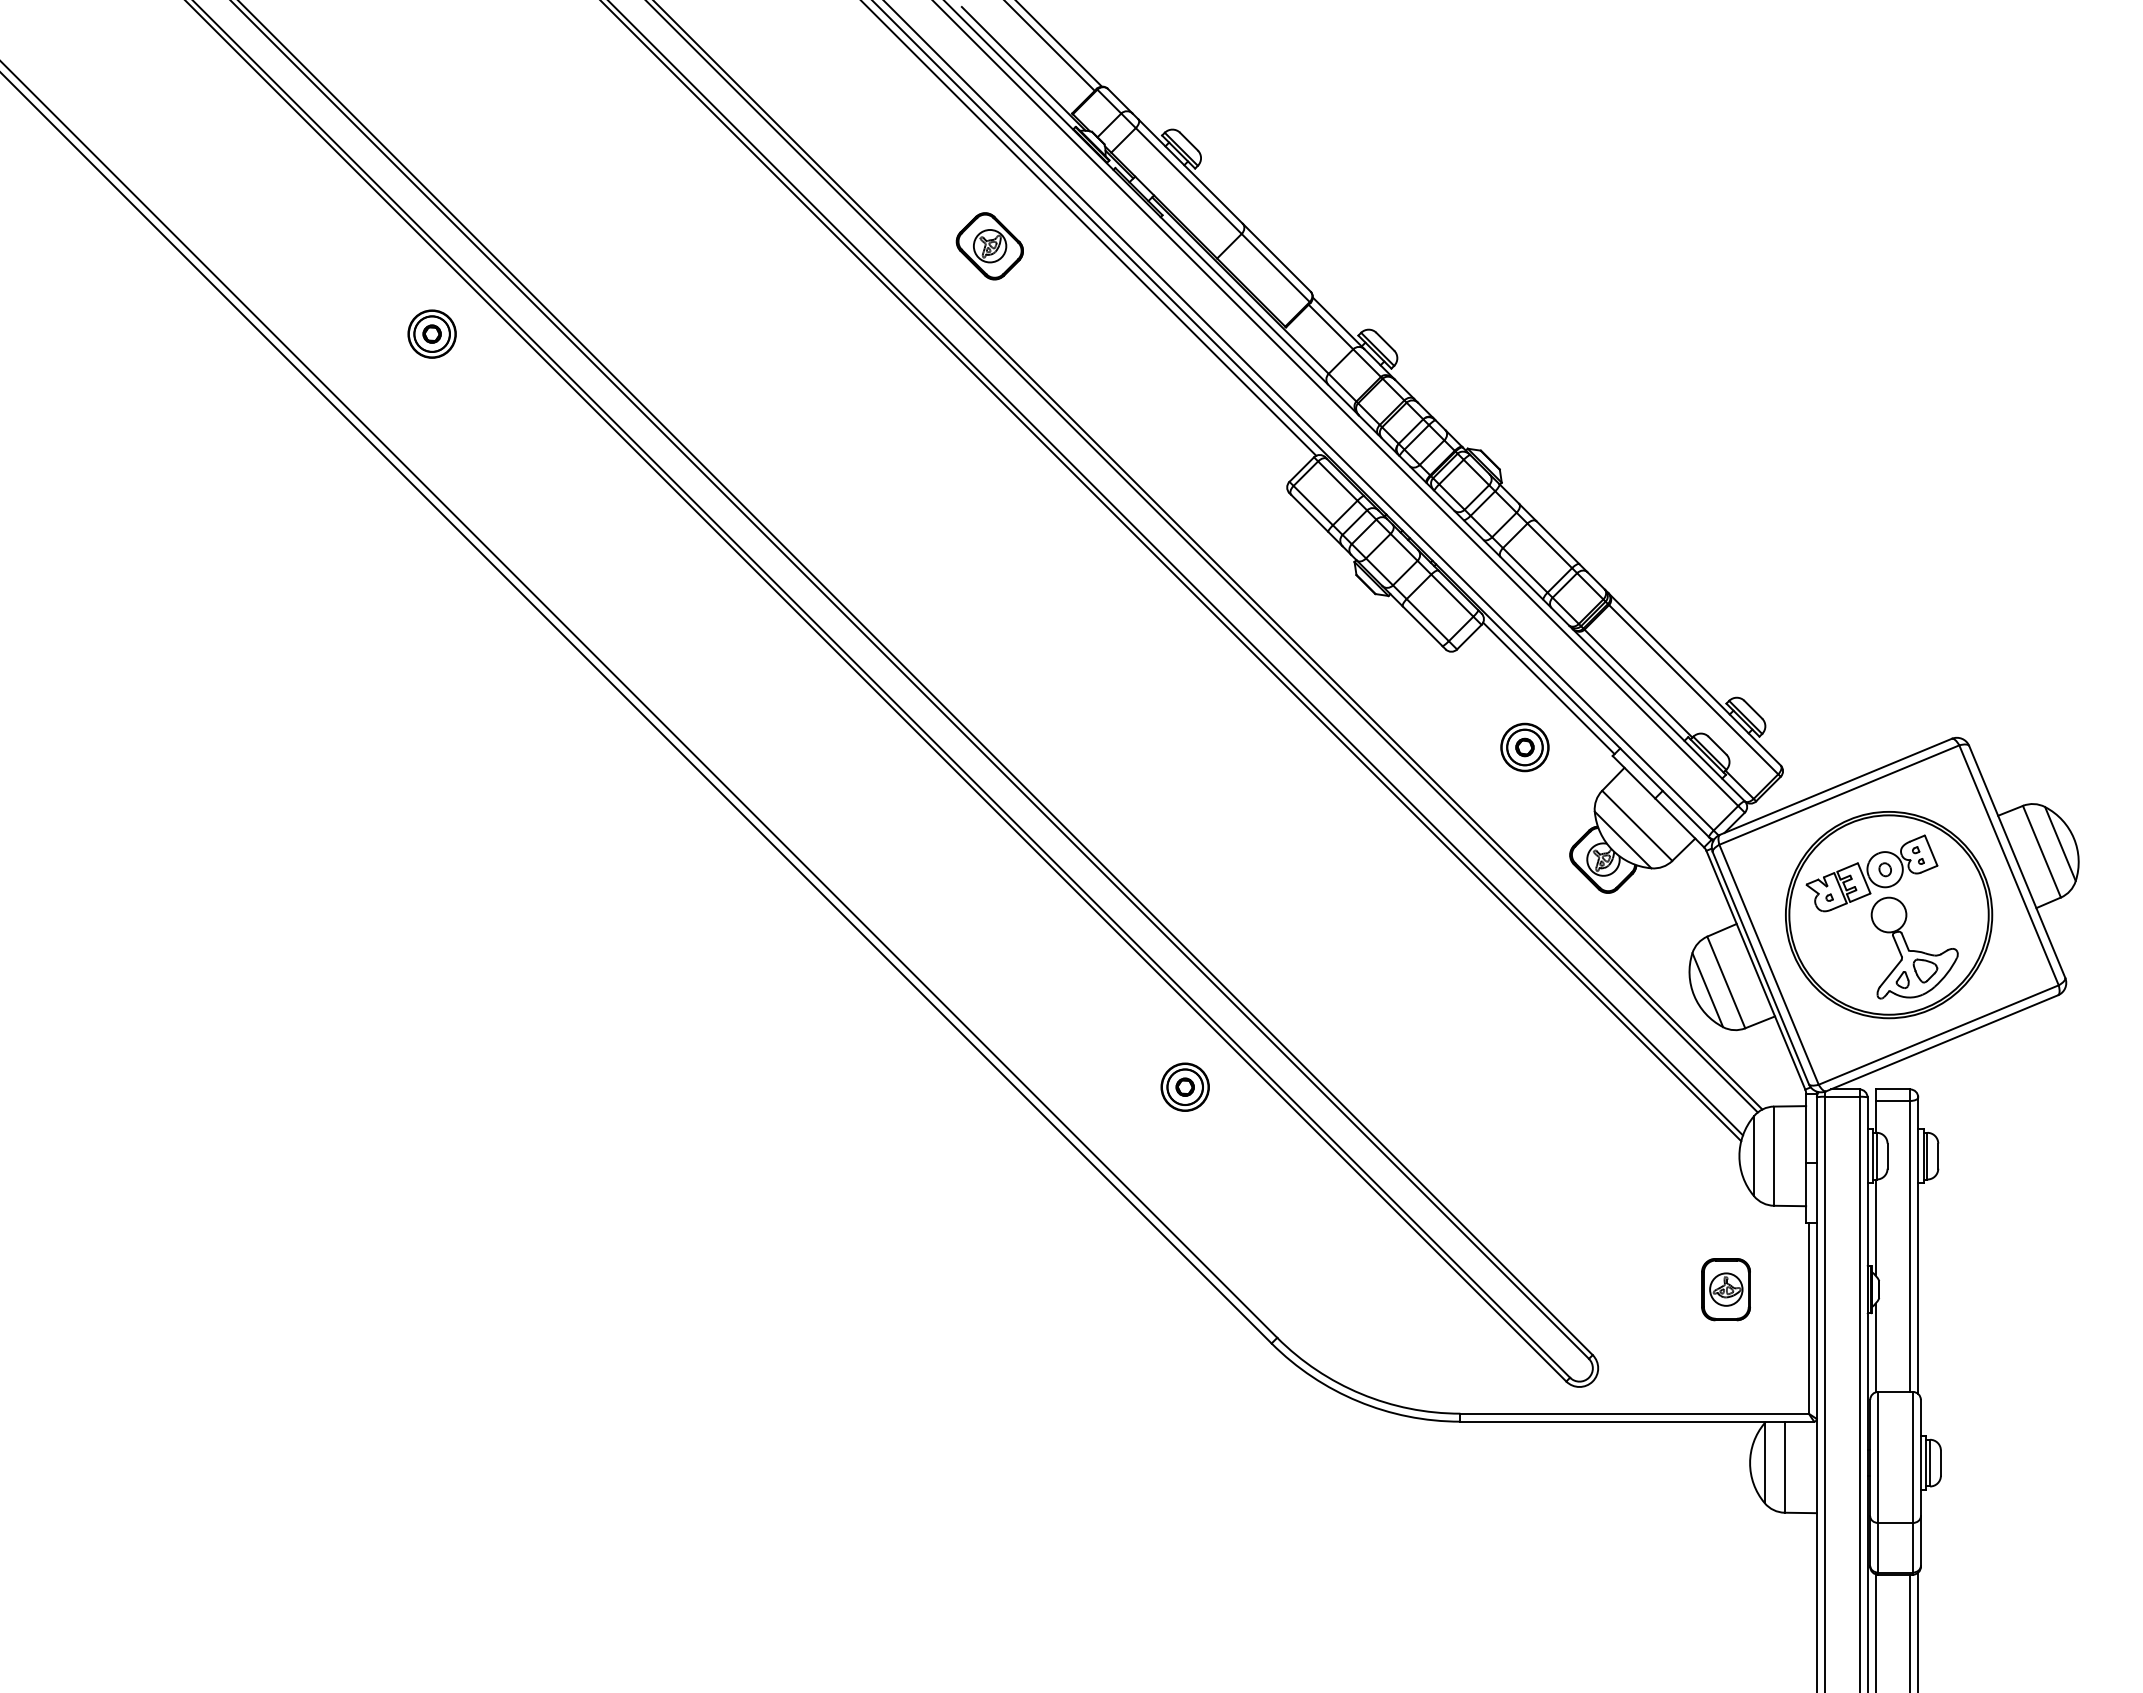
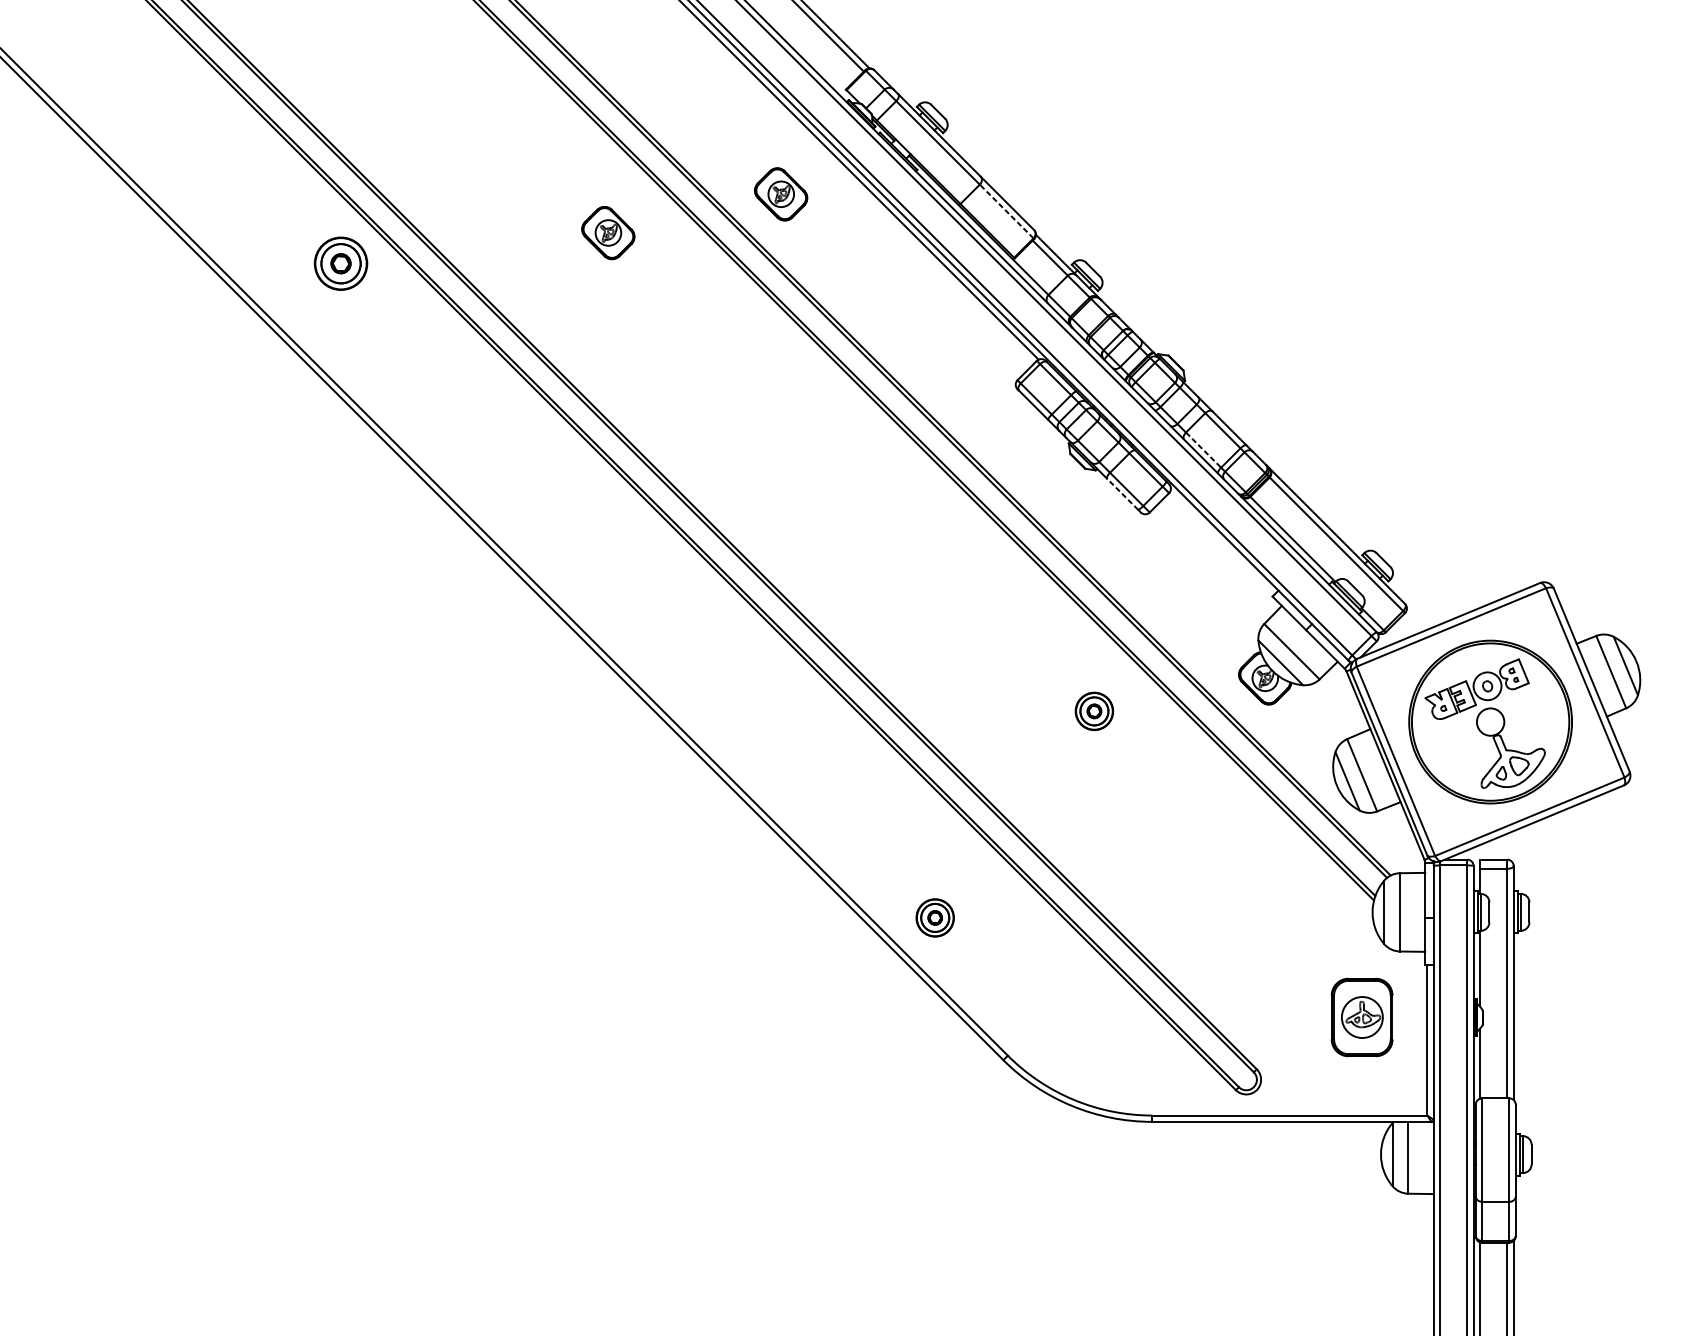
line: (1023, 68) -> (807, 54), removed
line: (1275, 267) -> (1006, 211), solid -> dashed
part: (770, 295) -> (607, 233), added
part: (431, 333) -> (340, 263), size x1.4
line: (1525, 570) -> (1203, 450), solid -> dashed
line: (1422, 625) -> (1122, 493), solid -> dashed
line: (1548, 688) -> (1221, 543), removed
part: (1524, 747) -> (1094, 711), moved
part: (1184, 1086) -> (934, 917), moved
part: (1725, 1289) -> (1361, 1017), size x1.6

